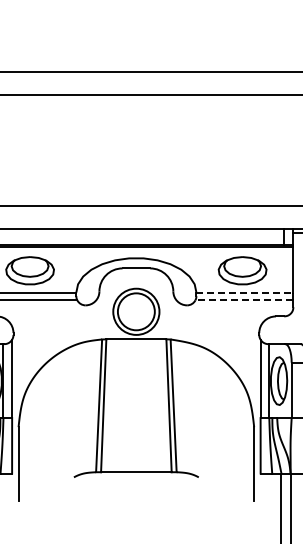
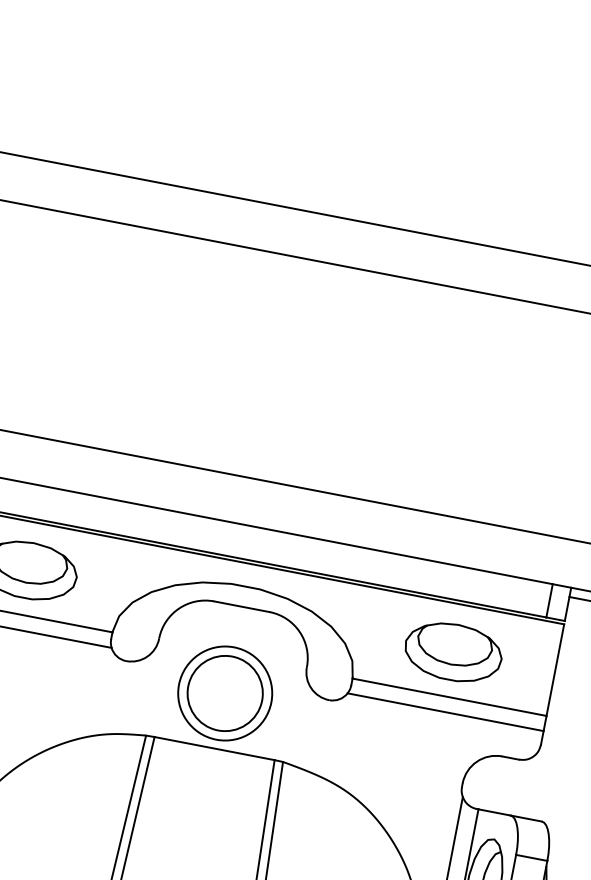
line: (244, 292) -> (448, 696), dashed -> solid
line: (243, 300) -> (443, 712), dashed -> solid

